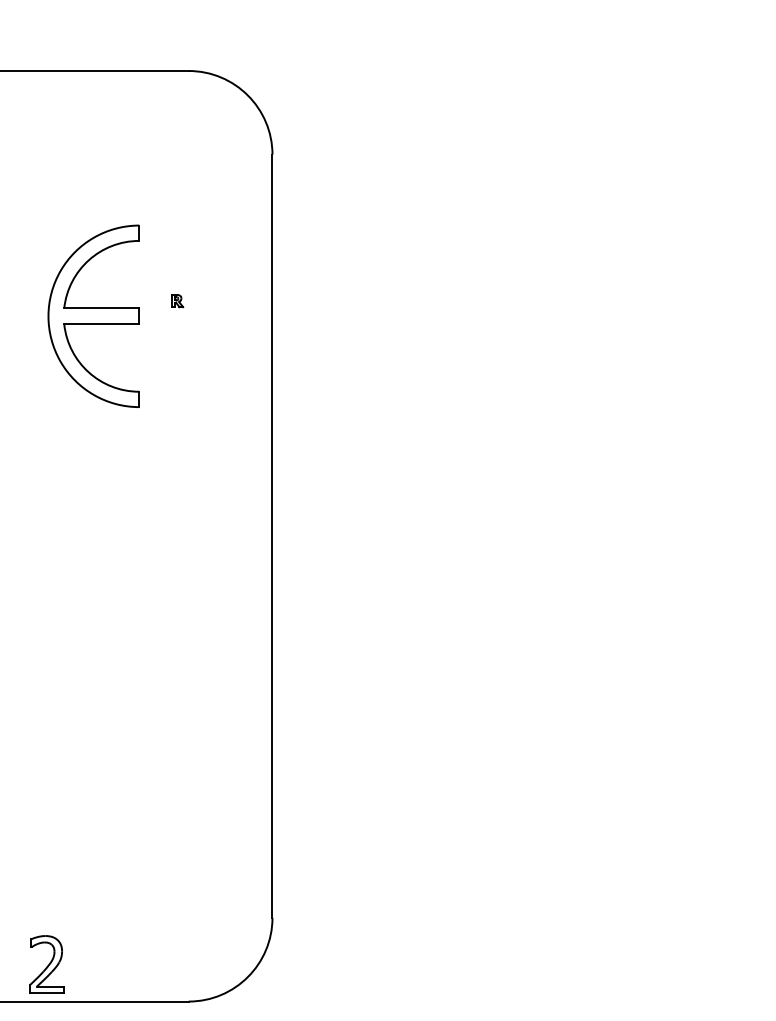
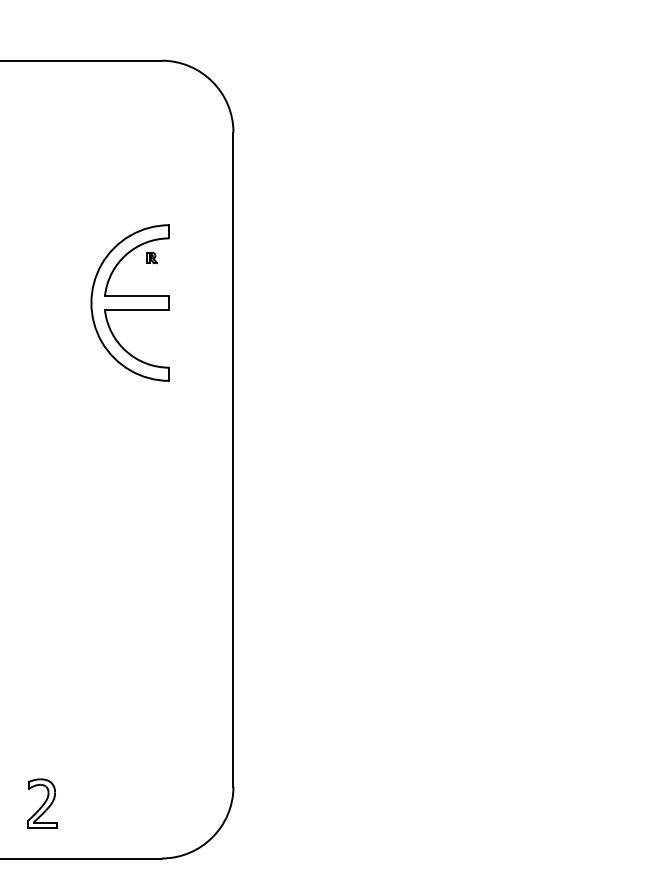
part: (92, 315) -> (129, 302), moved
part: (47, 964) -> (42, 803), moved

